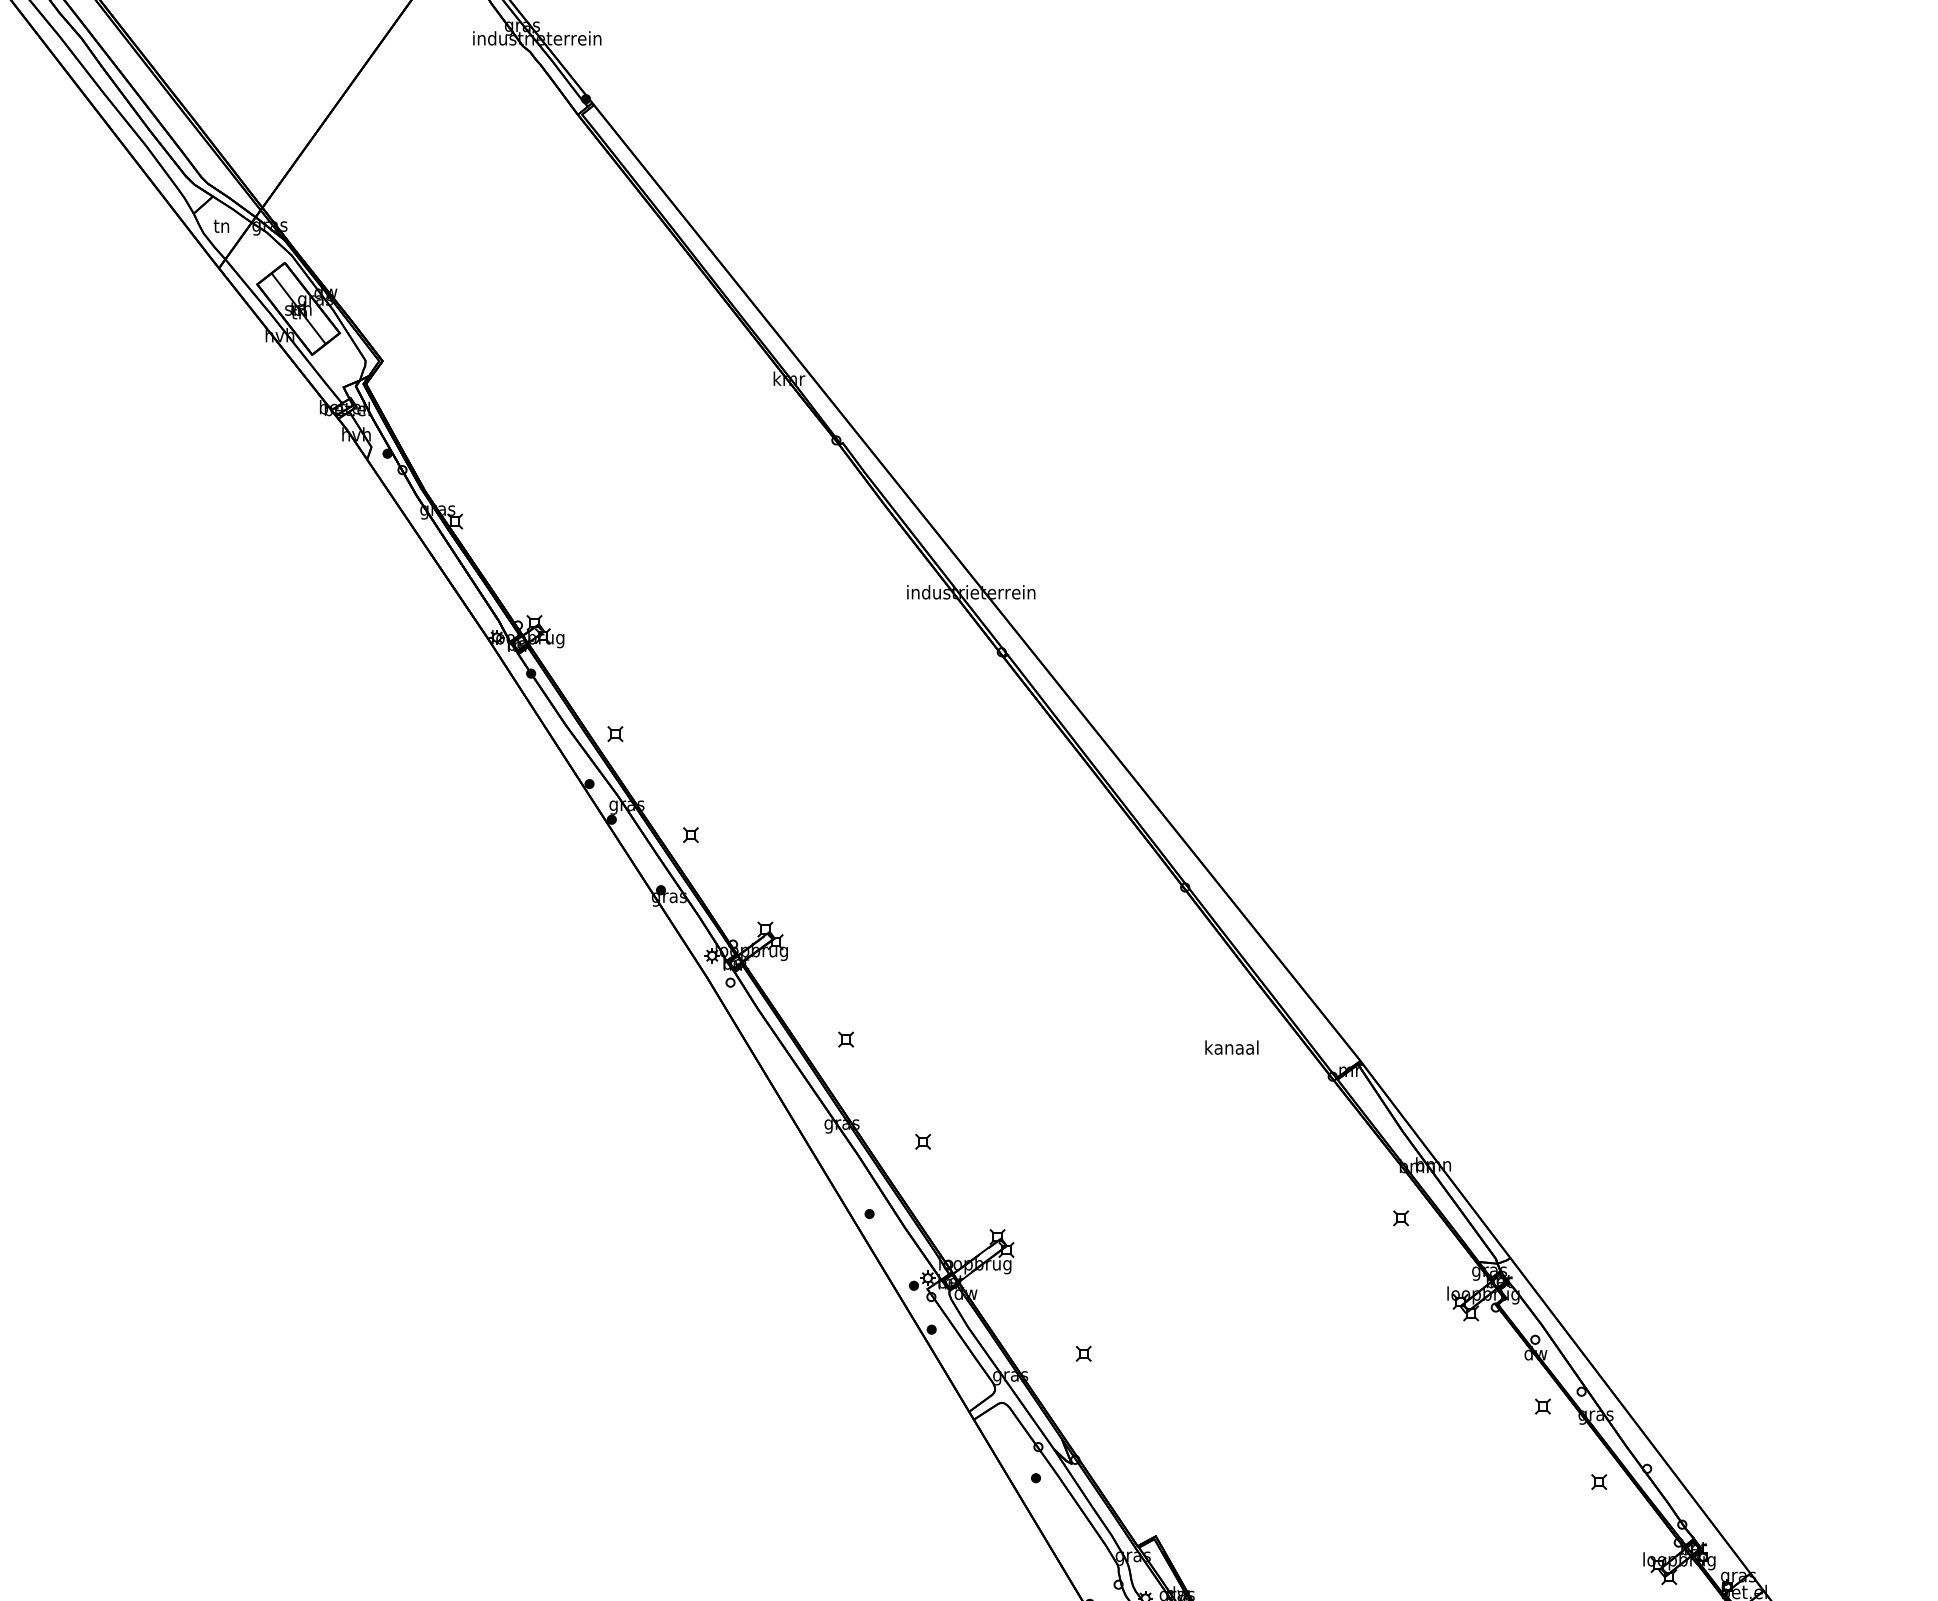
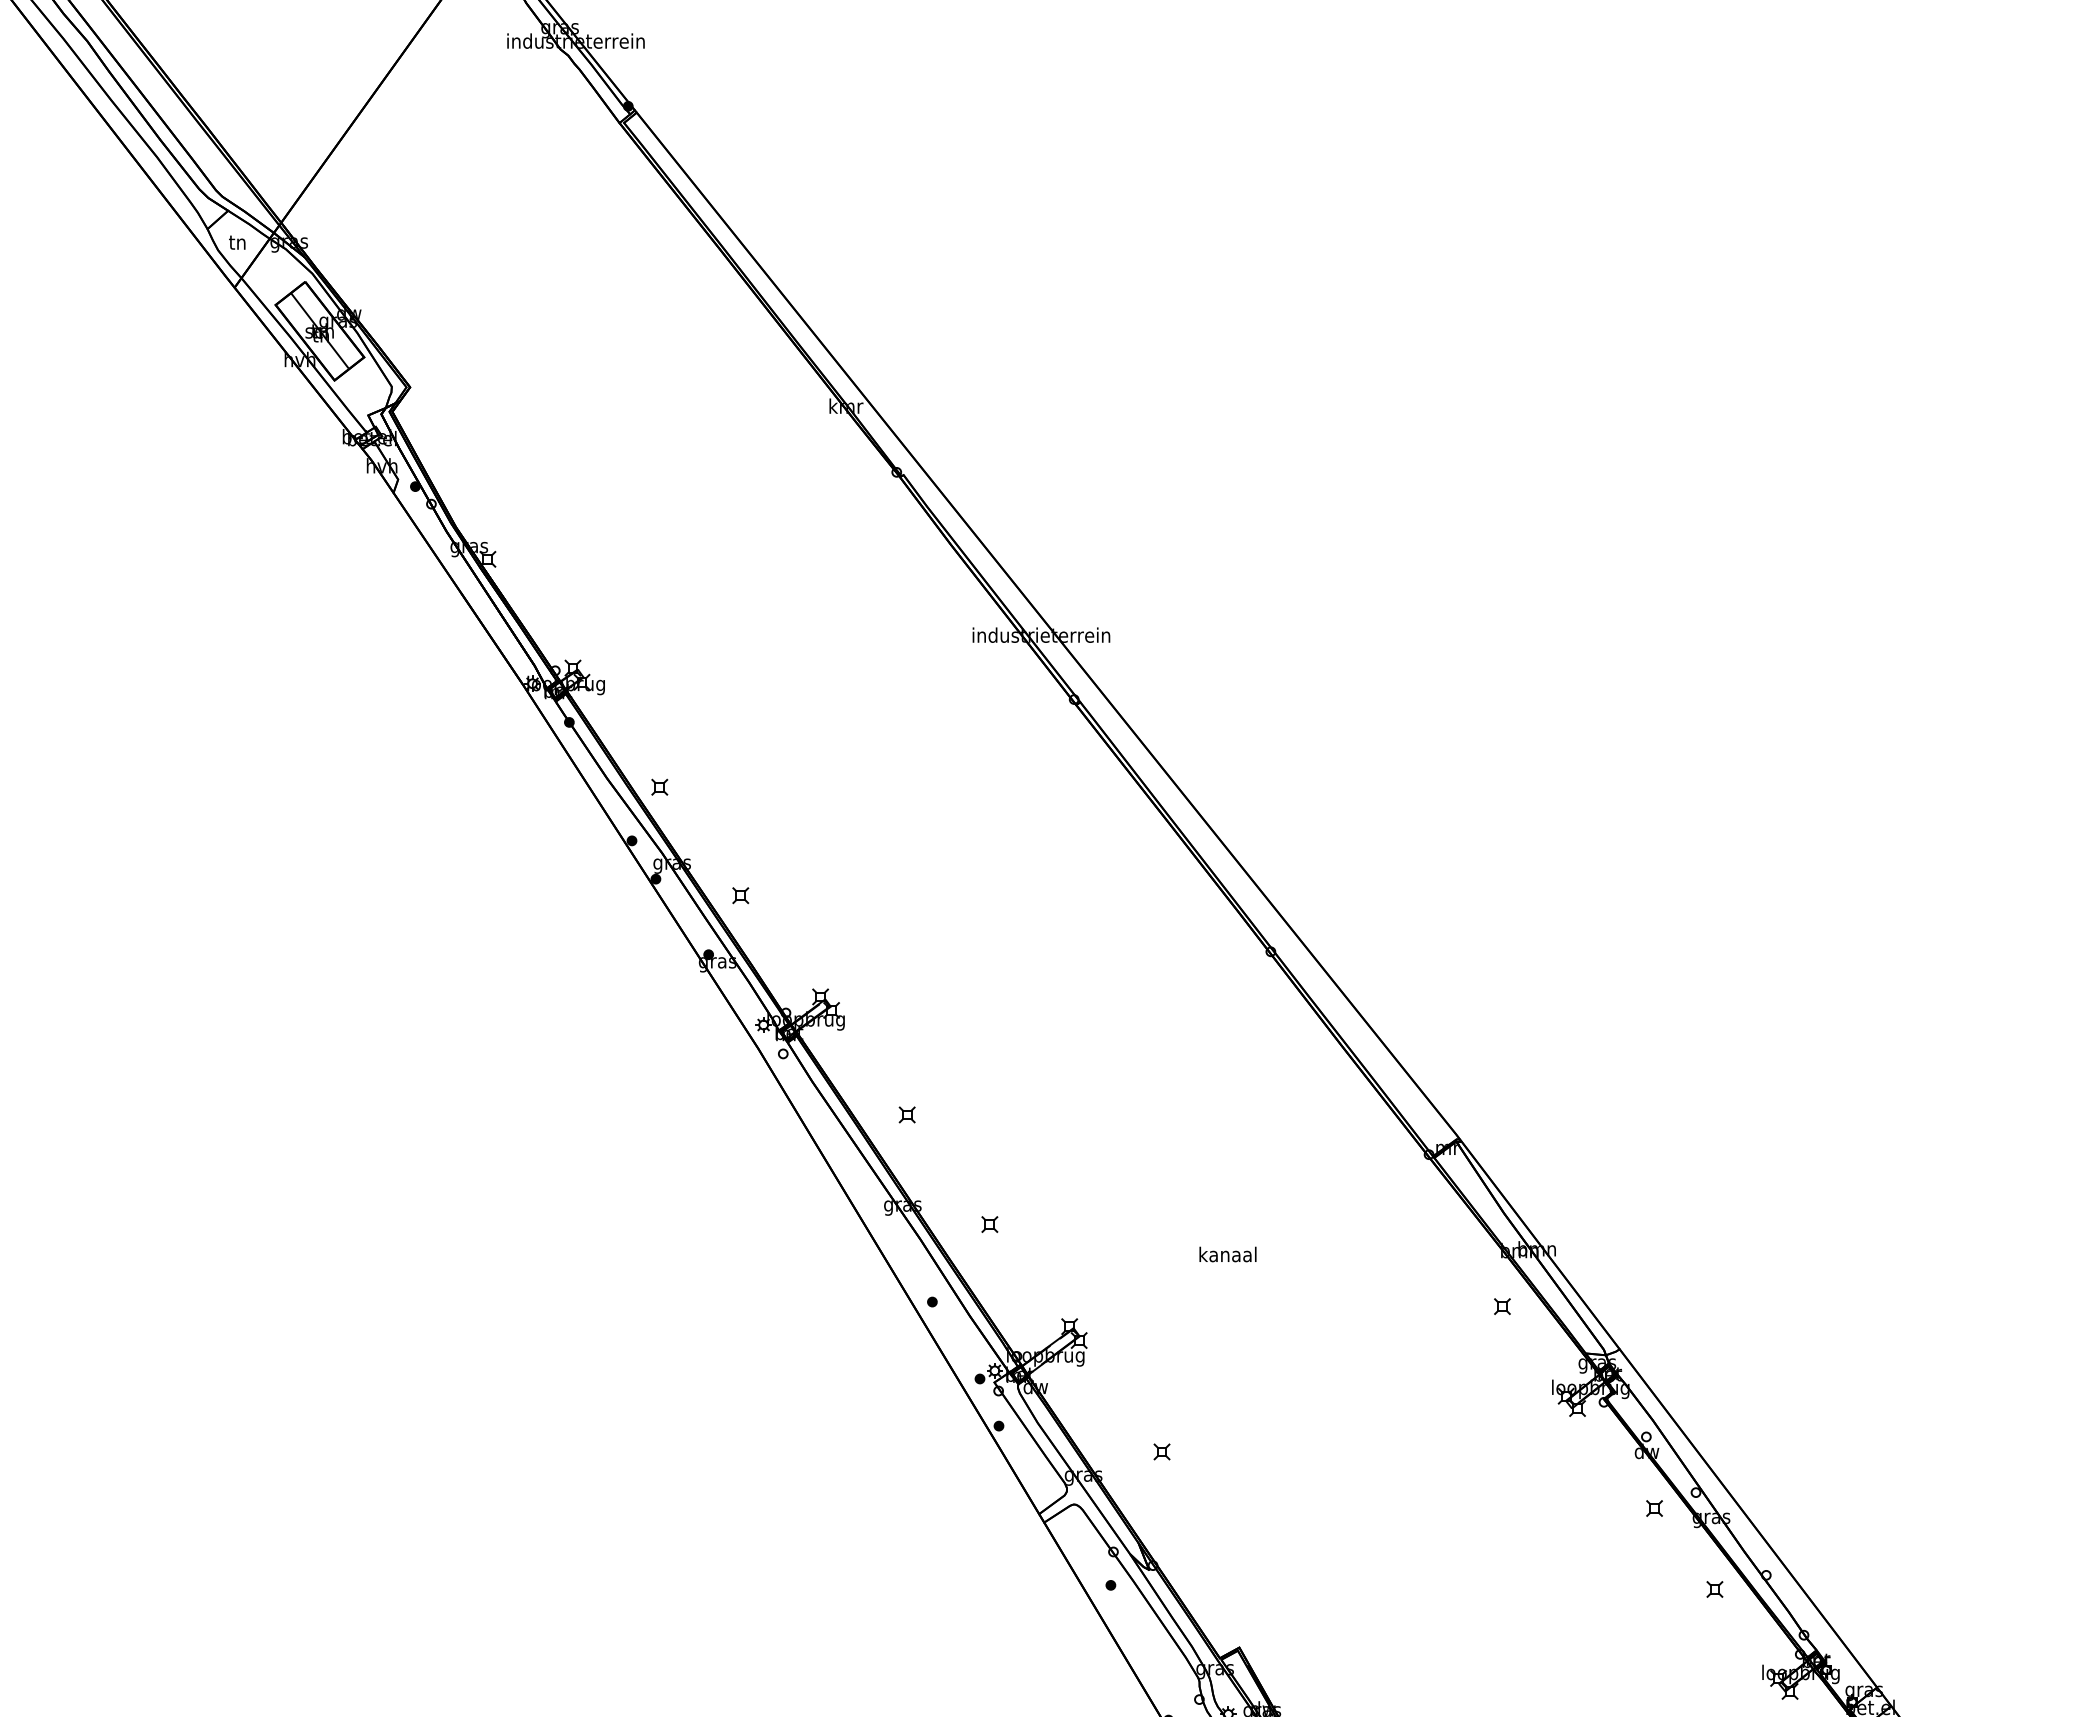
text: (1231, 1047) -> (1227, 1254), moved

